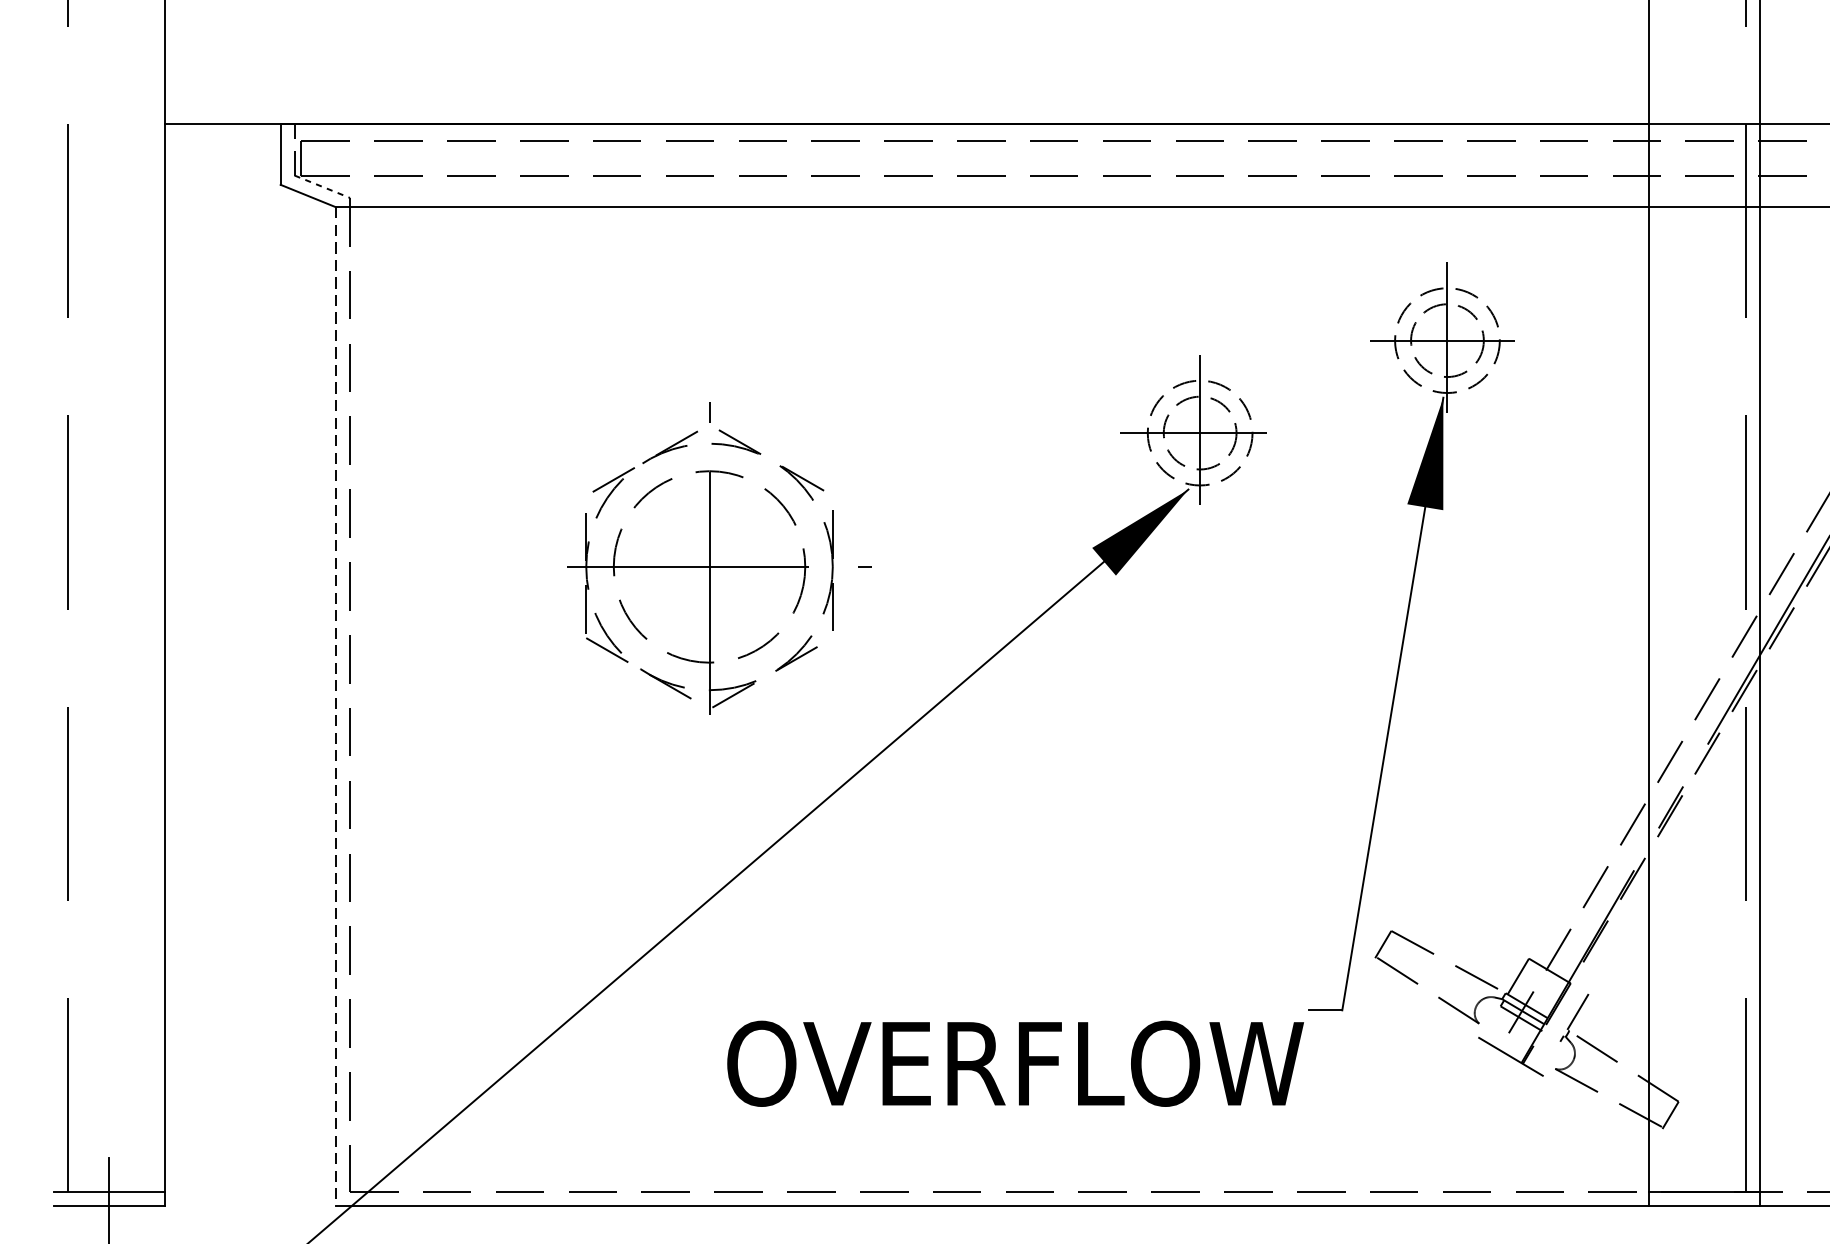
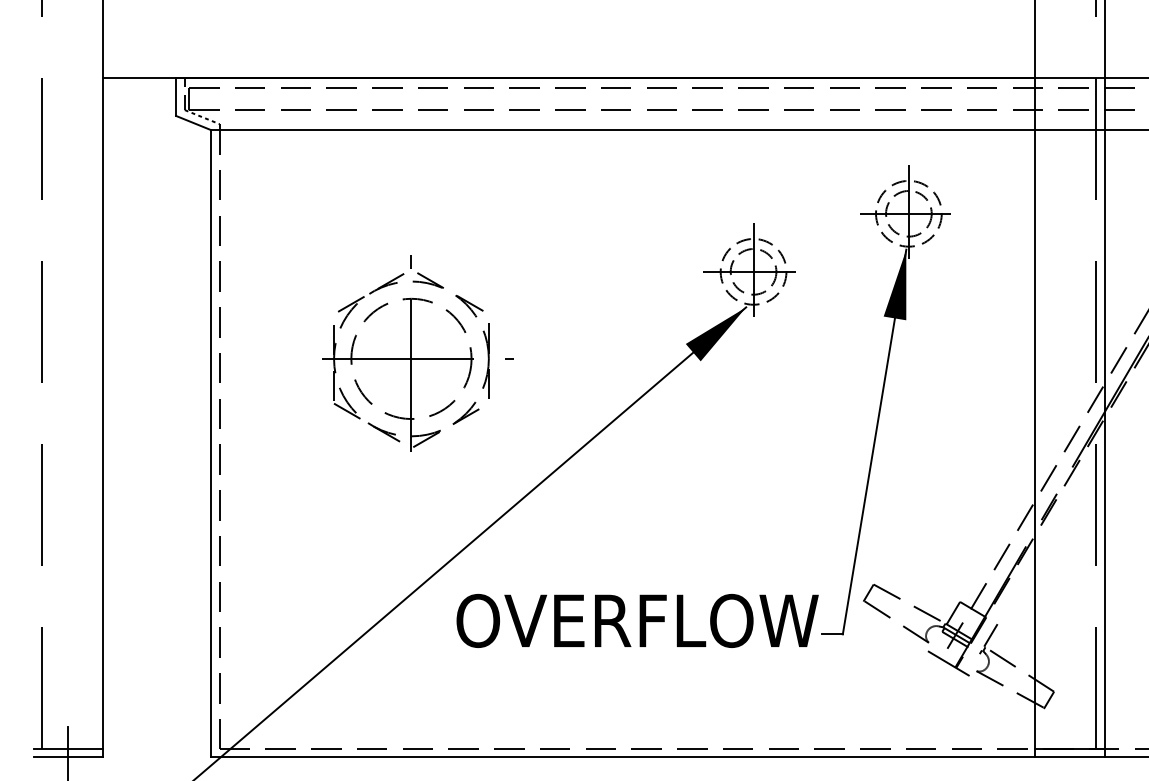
part: (719, 558) -> (417, 353), moved
line: (335, 706) -> (210, 443), dashed -> solid
text: (1015, 1063) -> (637, 620), moved

